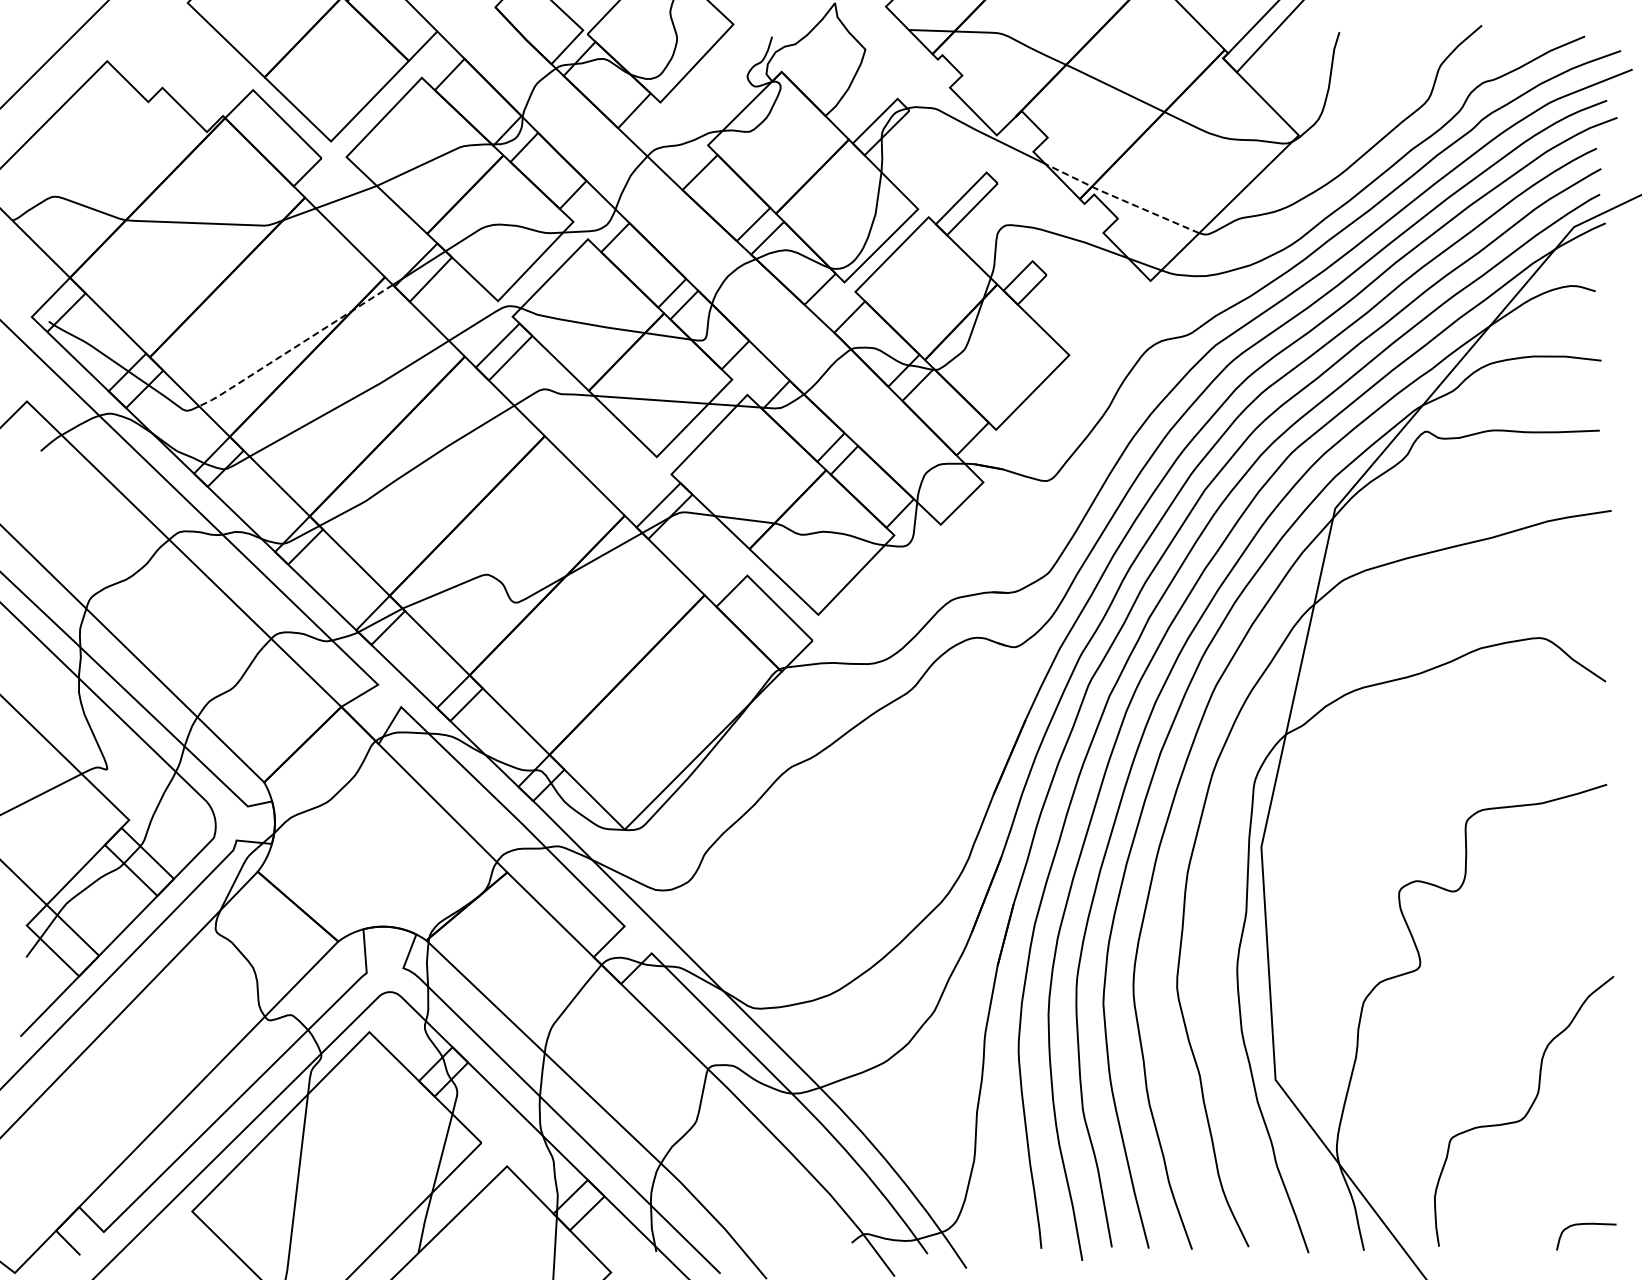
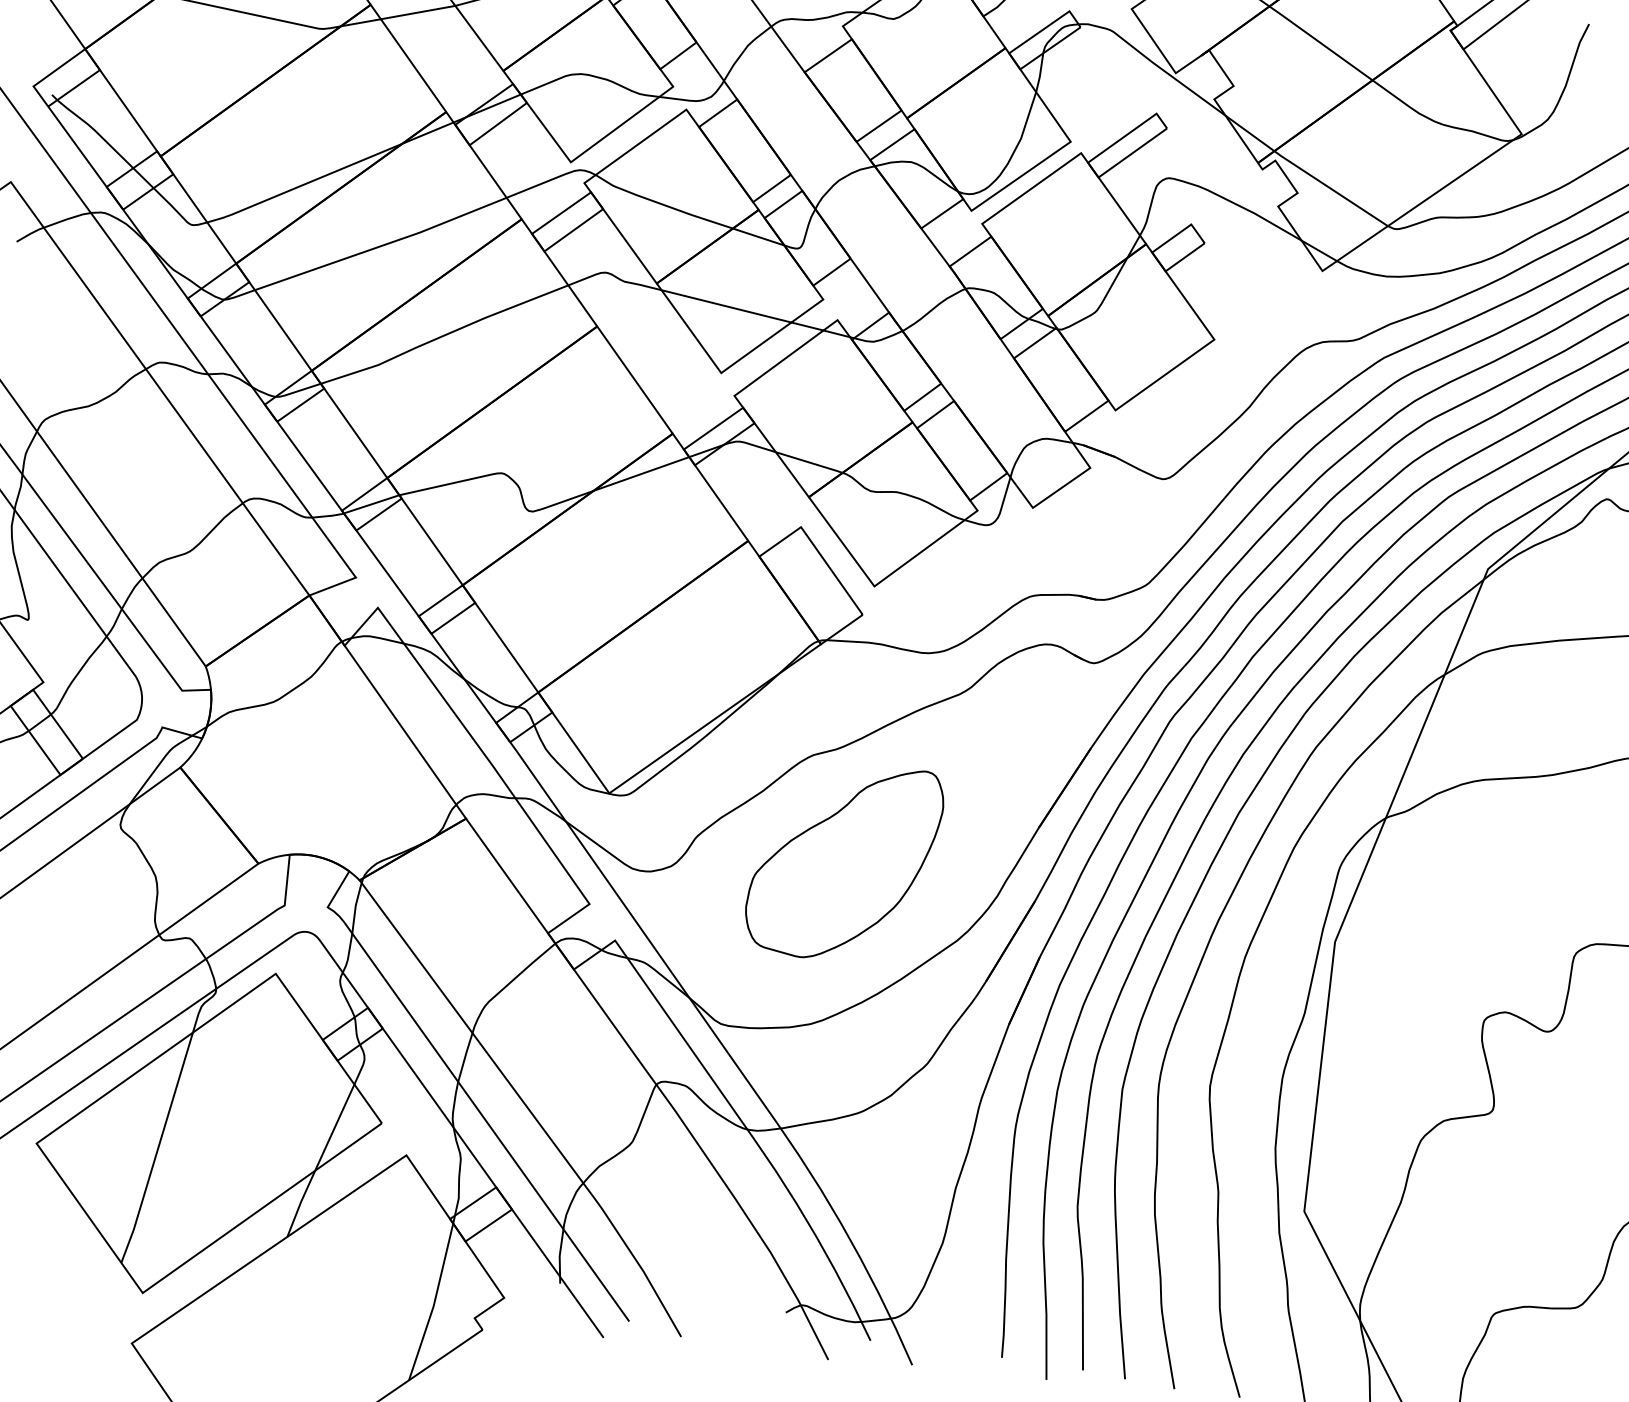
line: (1120, 199) -> (1304, 171), dashed -> solid
line: (294, 347) -> (328, 174), dashed -> solid
part: (833, 851) -> (843, 860), added

